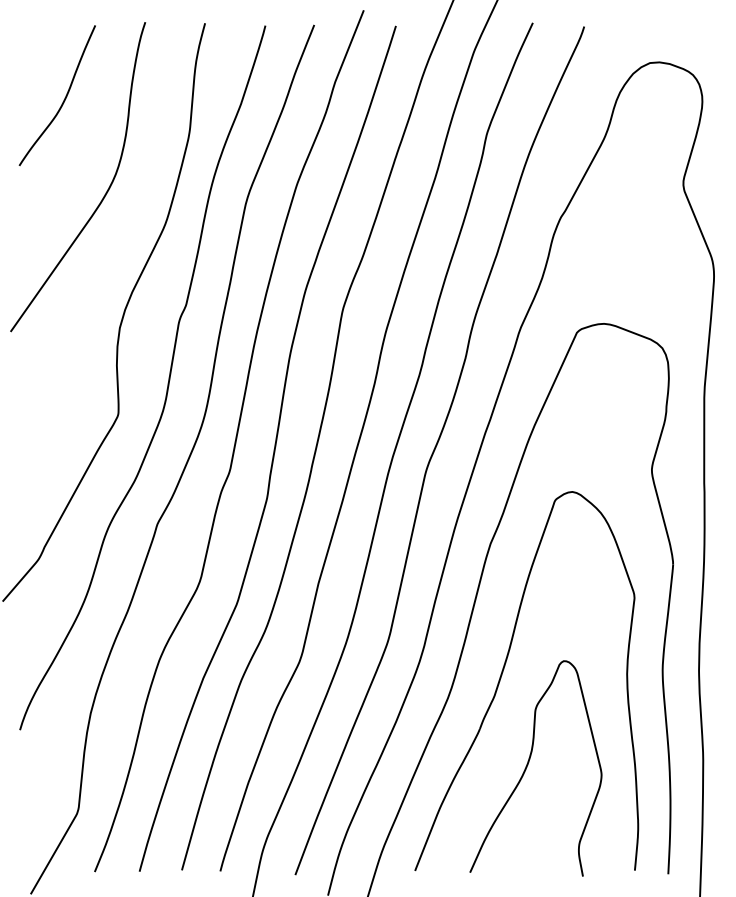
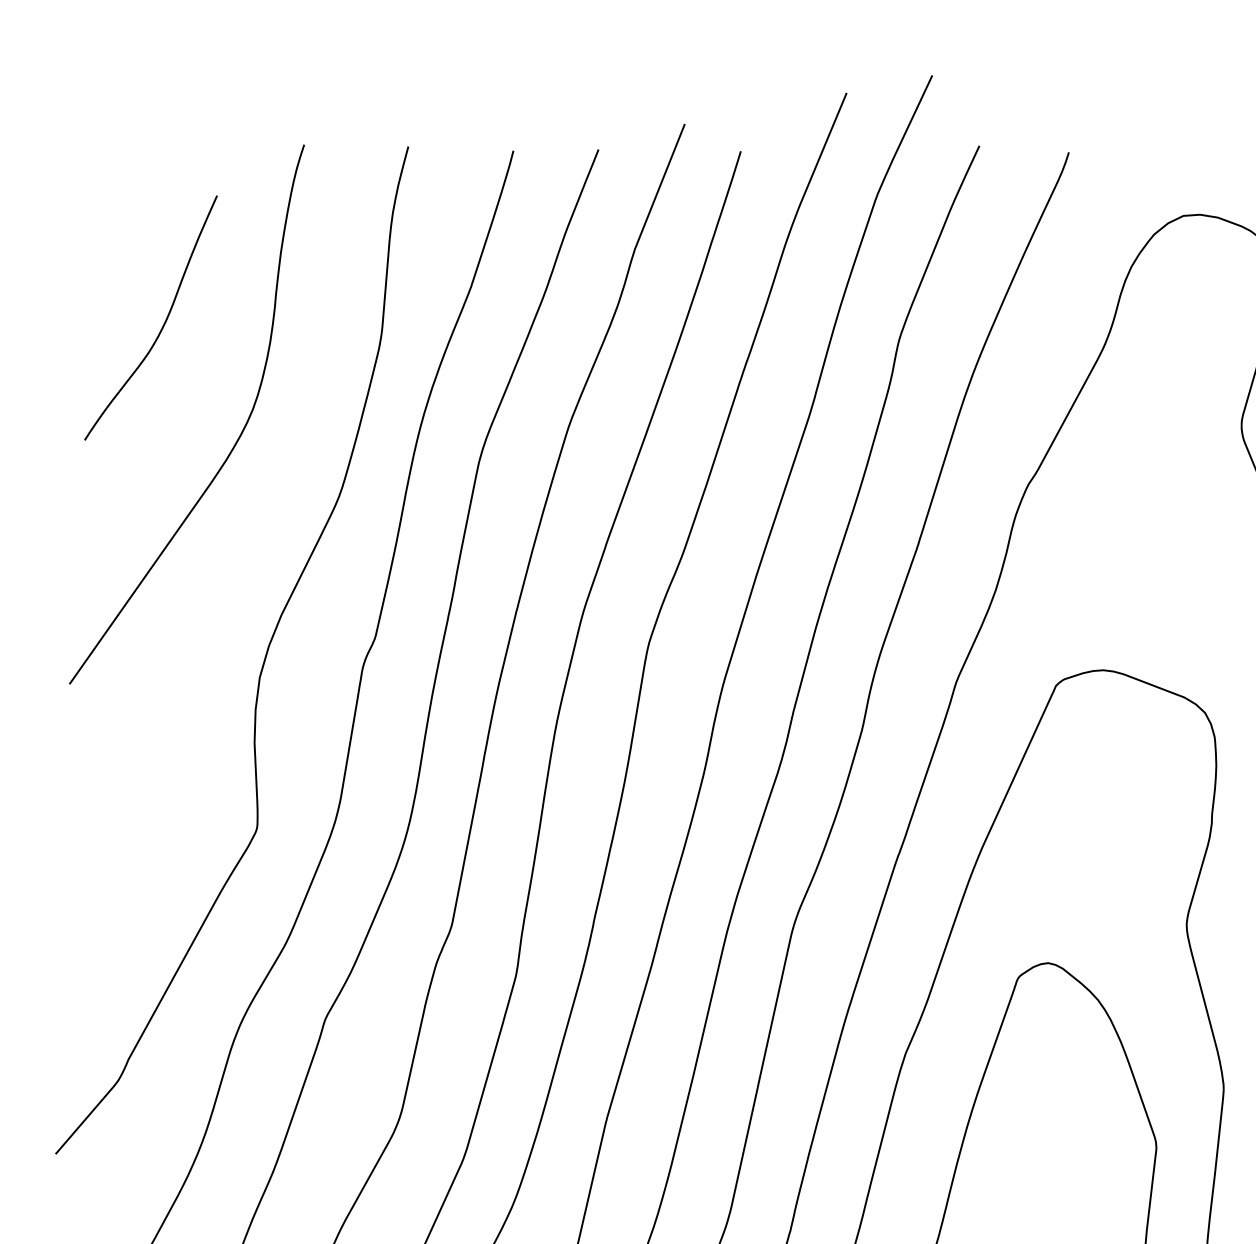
curve: (64, 98) -> (163, 322), moved

